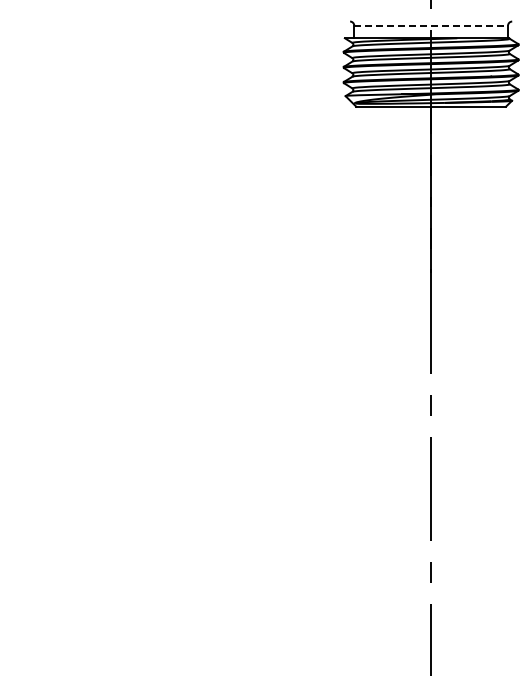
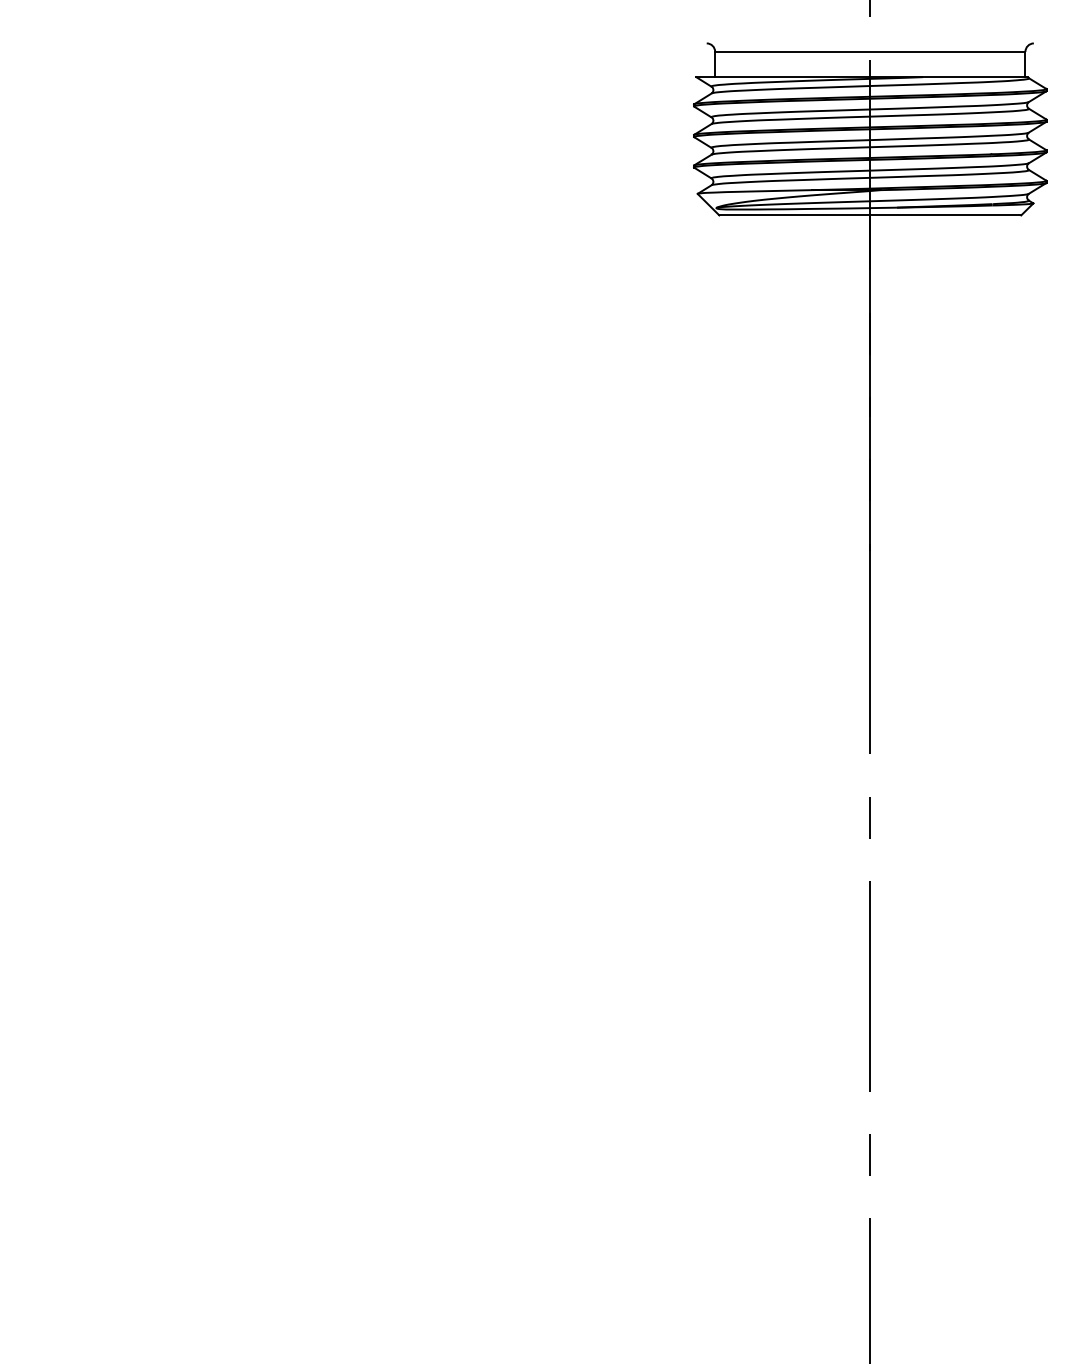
line: (431, 25) -> (870, 51), dashed -> solid

